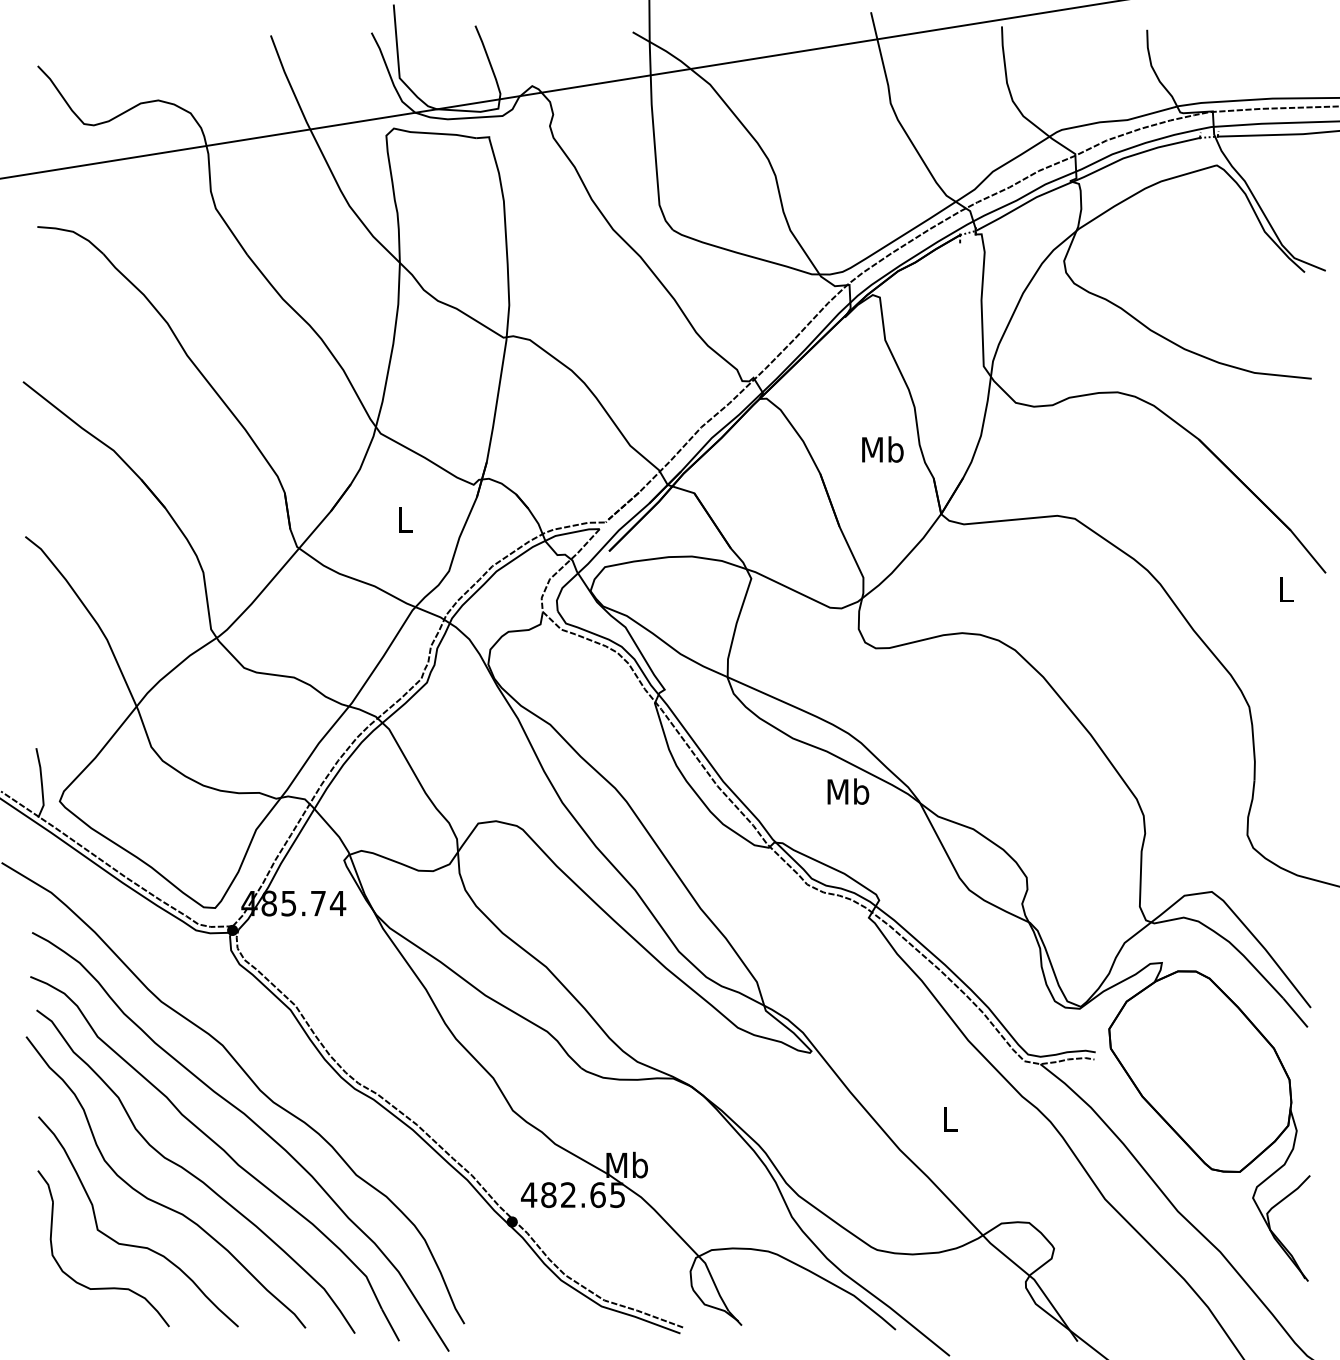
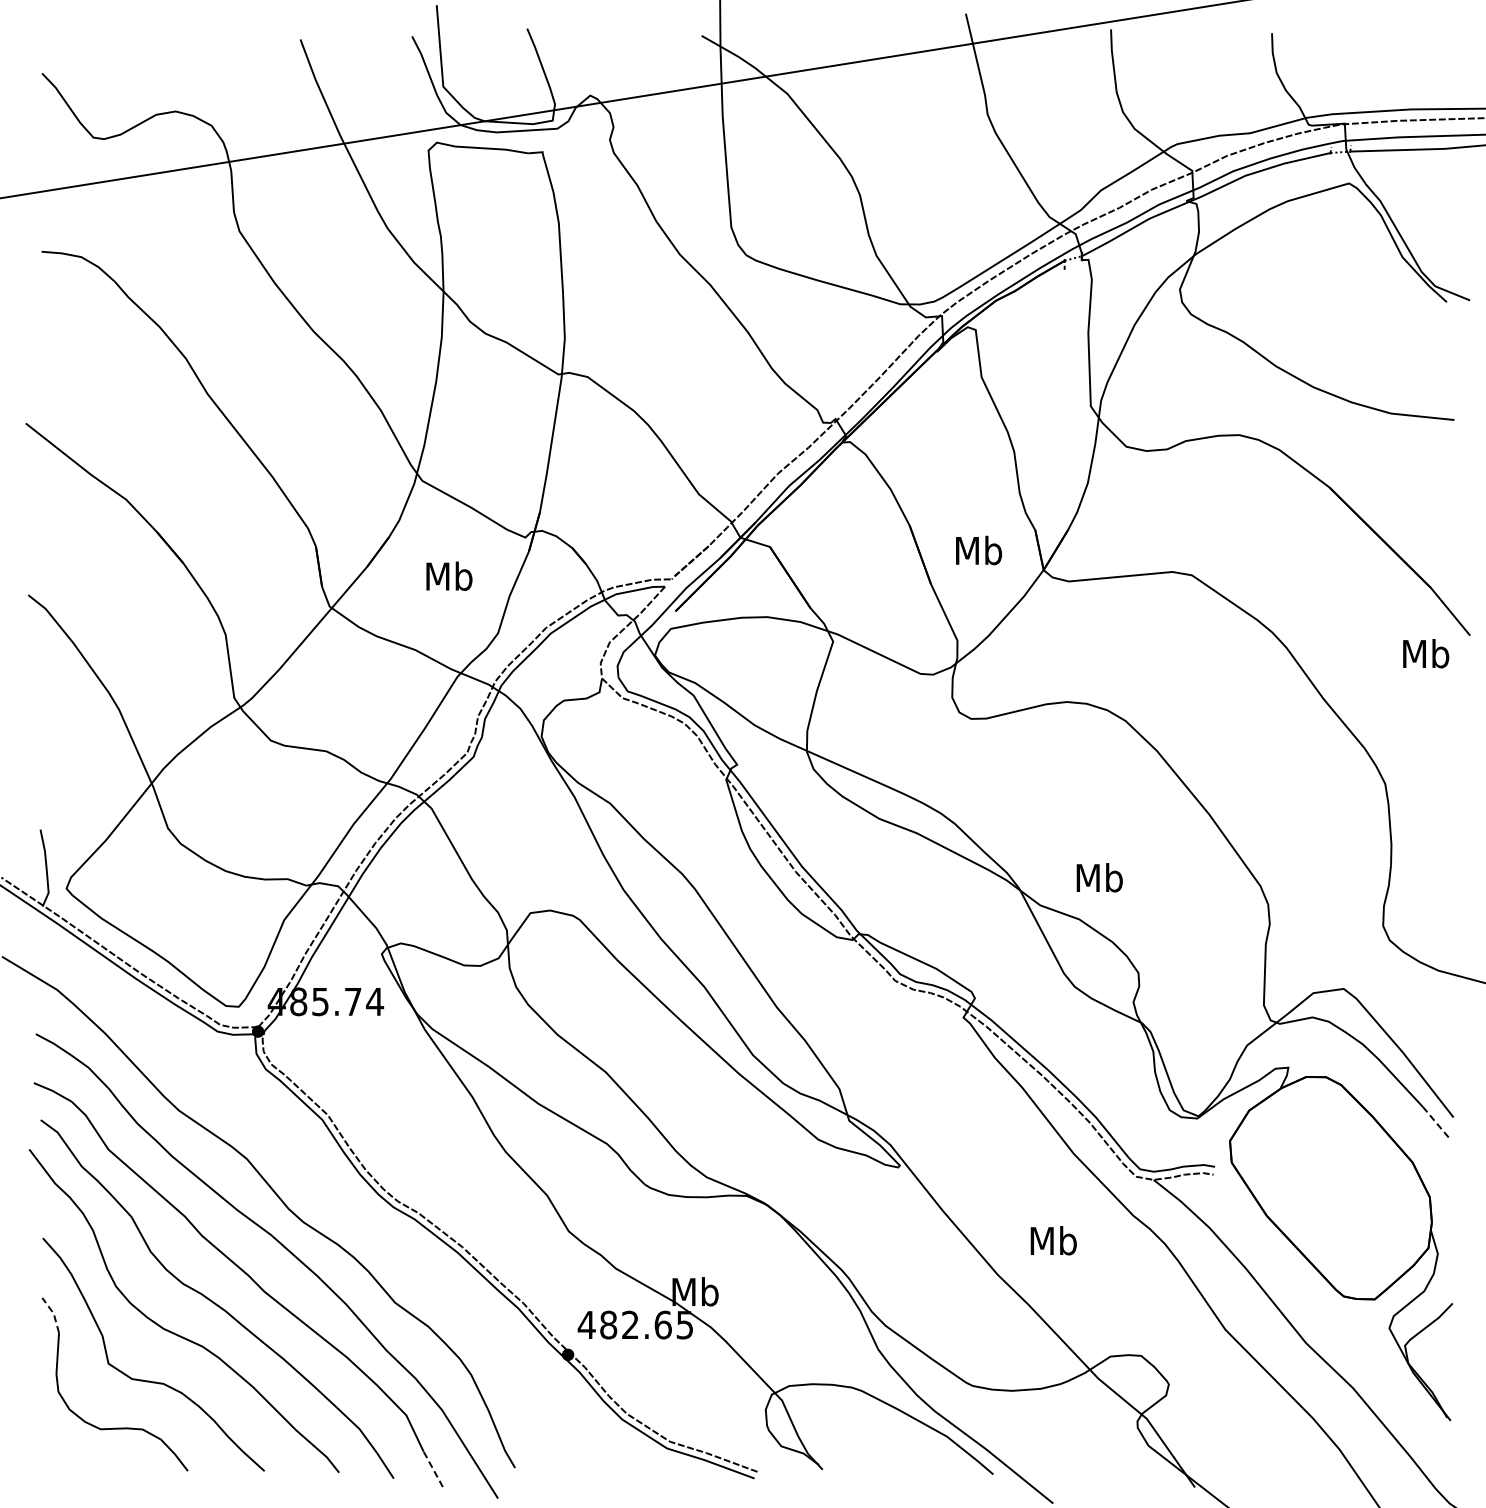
text: (883, 449) -> (979, 550), moved
text: (405, 518) -> (449, 575), L -> Mb
text: (1286, 589) -> (1426, 653), L -> Mb
text: (848, 791) -> (1099, 877), moved
line: (1295, 1013) -> (1436, 1123), solid -> dashed
text: (950, 1118) -> (1053, 1240), L -> Mb
line: (48, 1184) -> (53, 1313), solid -> dashed
line: (390, 1324) -> (433, 1468), solid -> dashed

